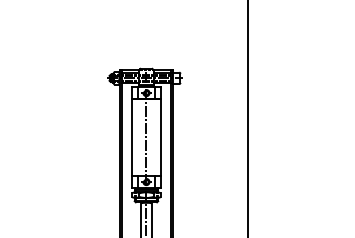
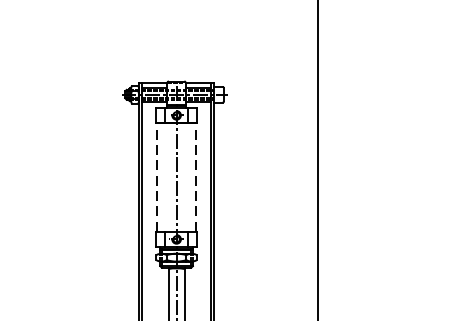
line: (132, 137) -> (157, 177), solid -> dashed
line: (160, 137) -> (196, 177), solid -> dashed

